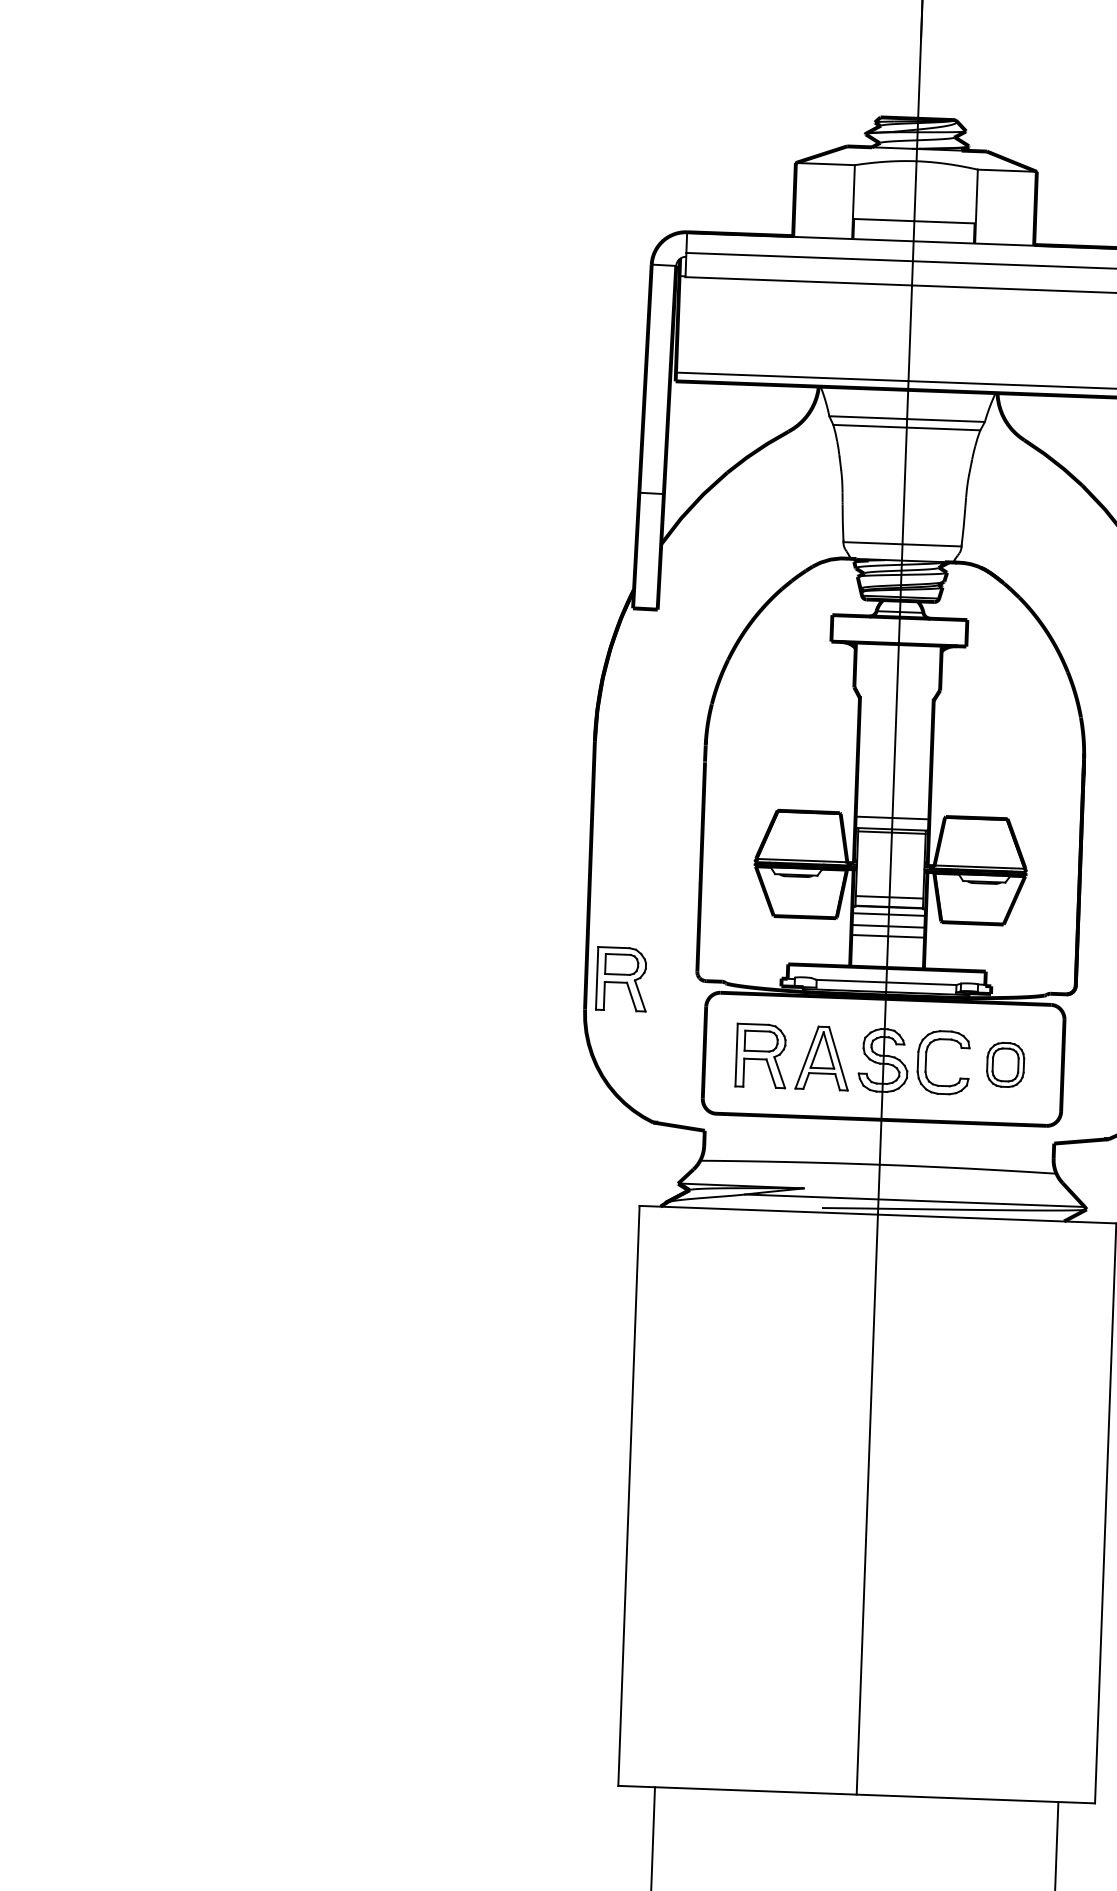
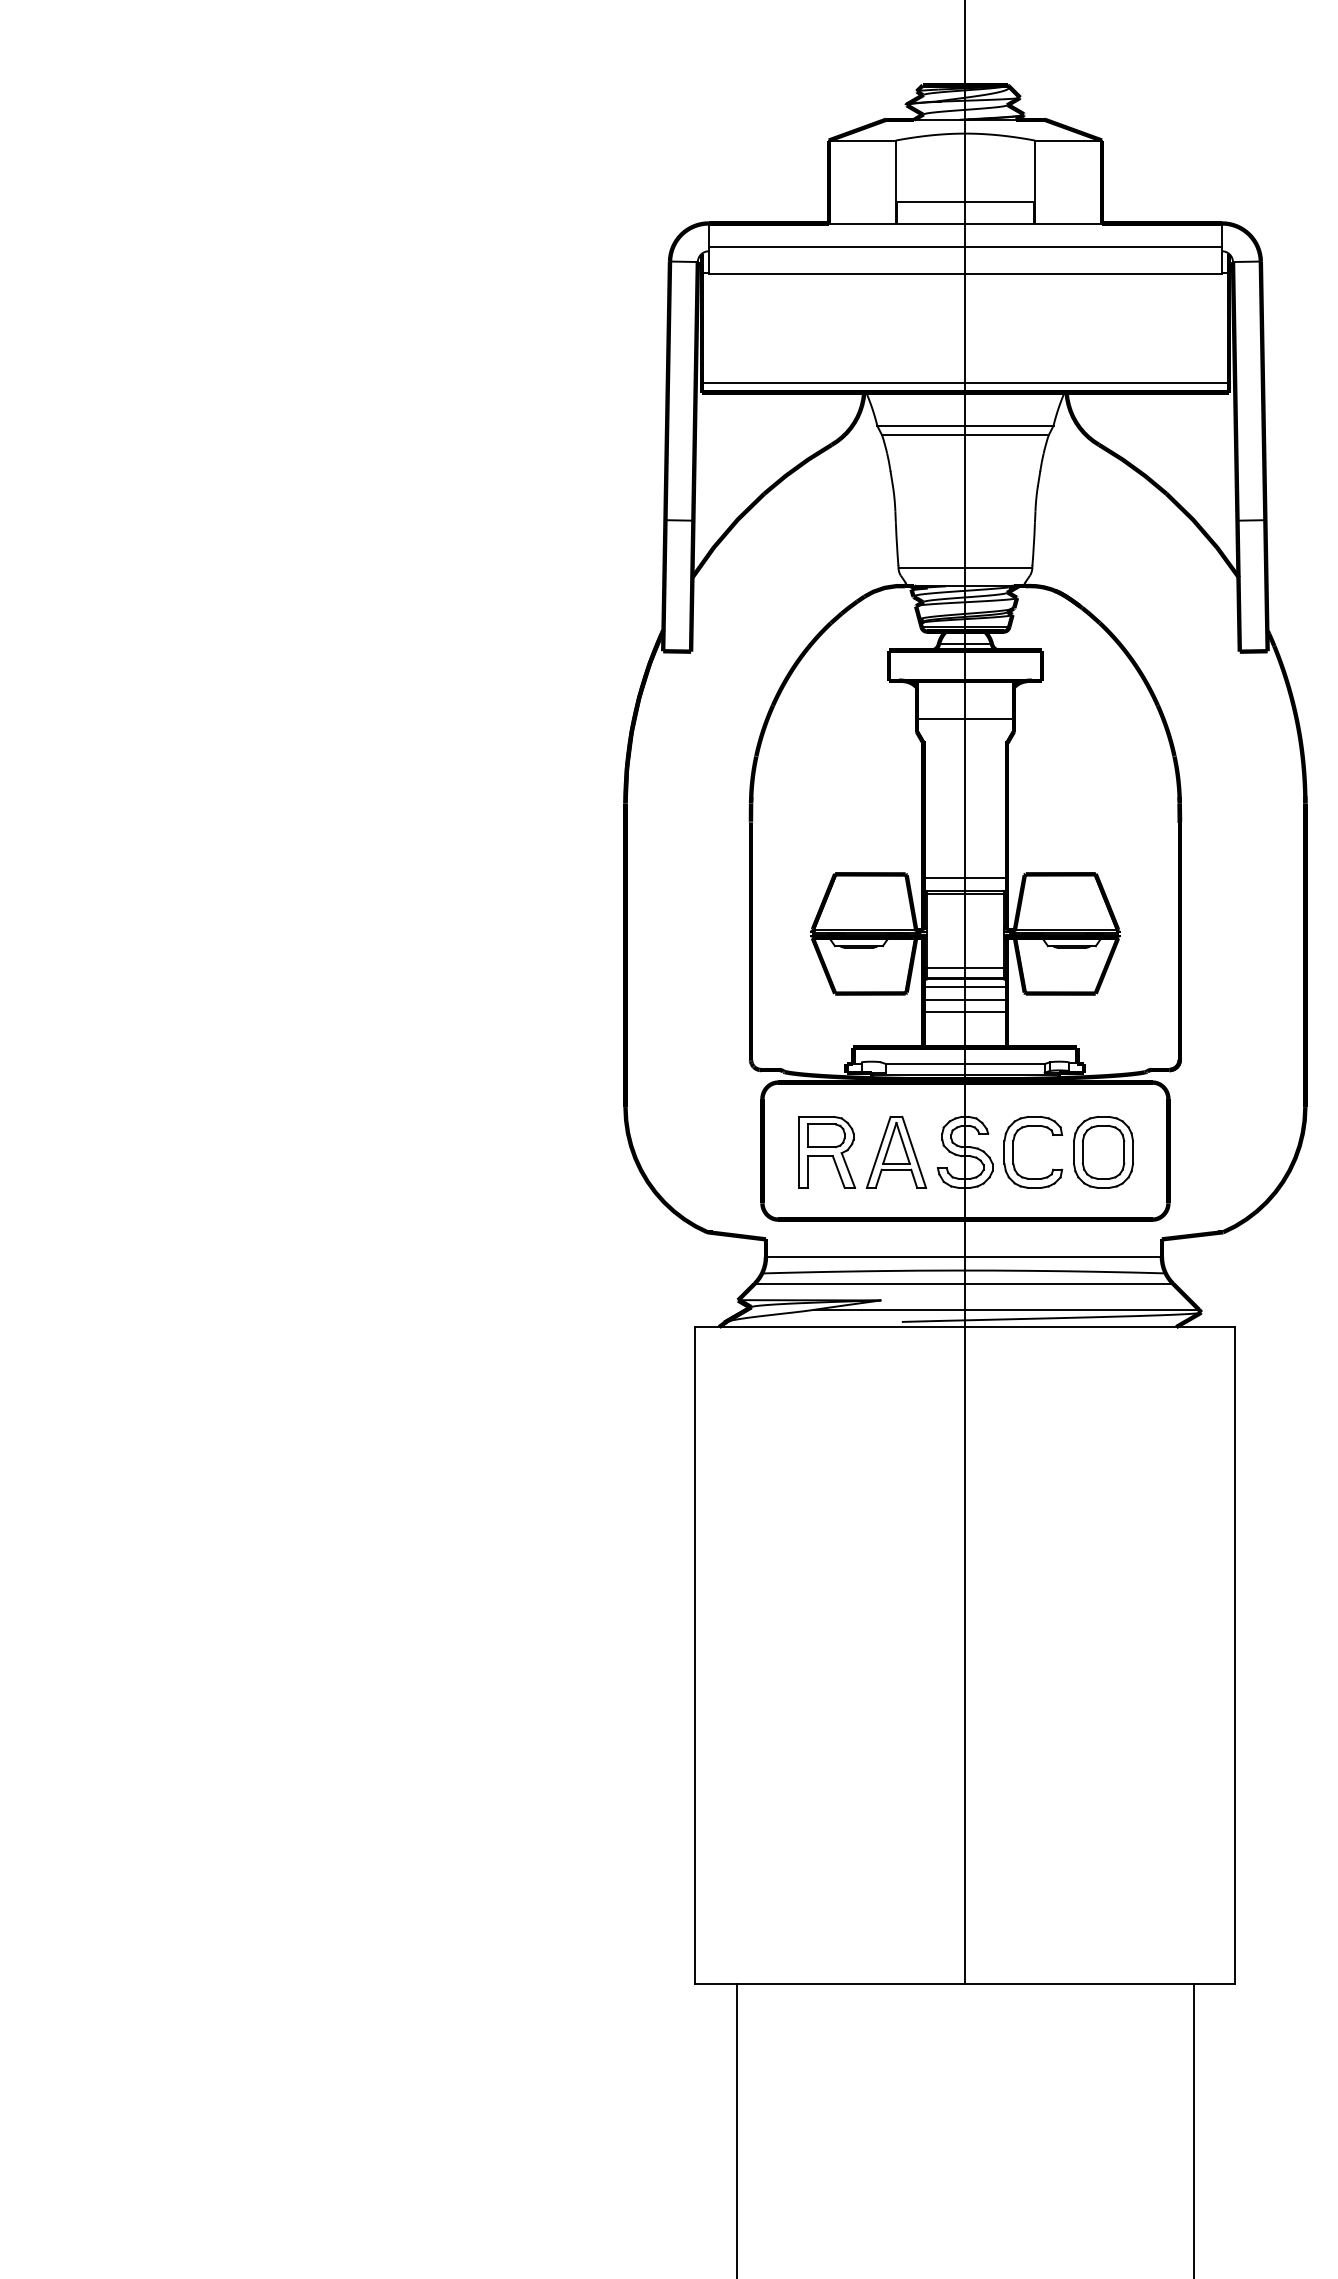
line: (897, 678) -> (965, 719), added
part: (622, 979) -> (666, 1071), removed
part: (1005, 1065) -> (1103, 1152), size x1.43
line: (878, 1152) -> (963, 1256), added
line: (877, 1176) -> (963, 1283), added

